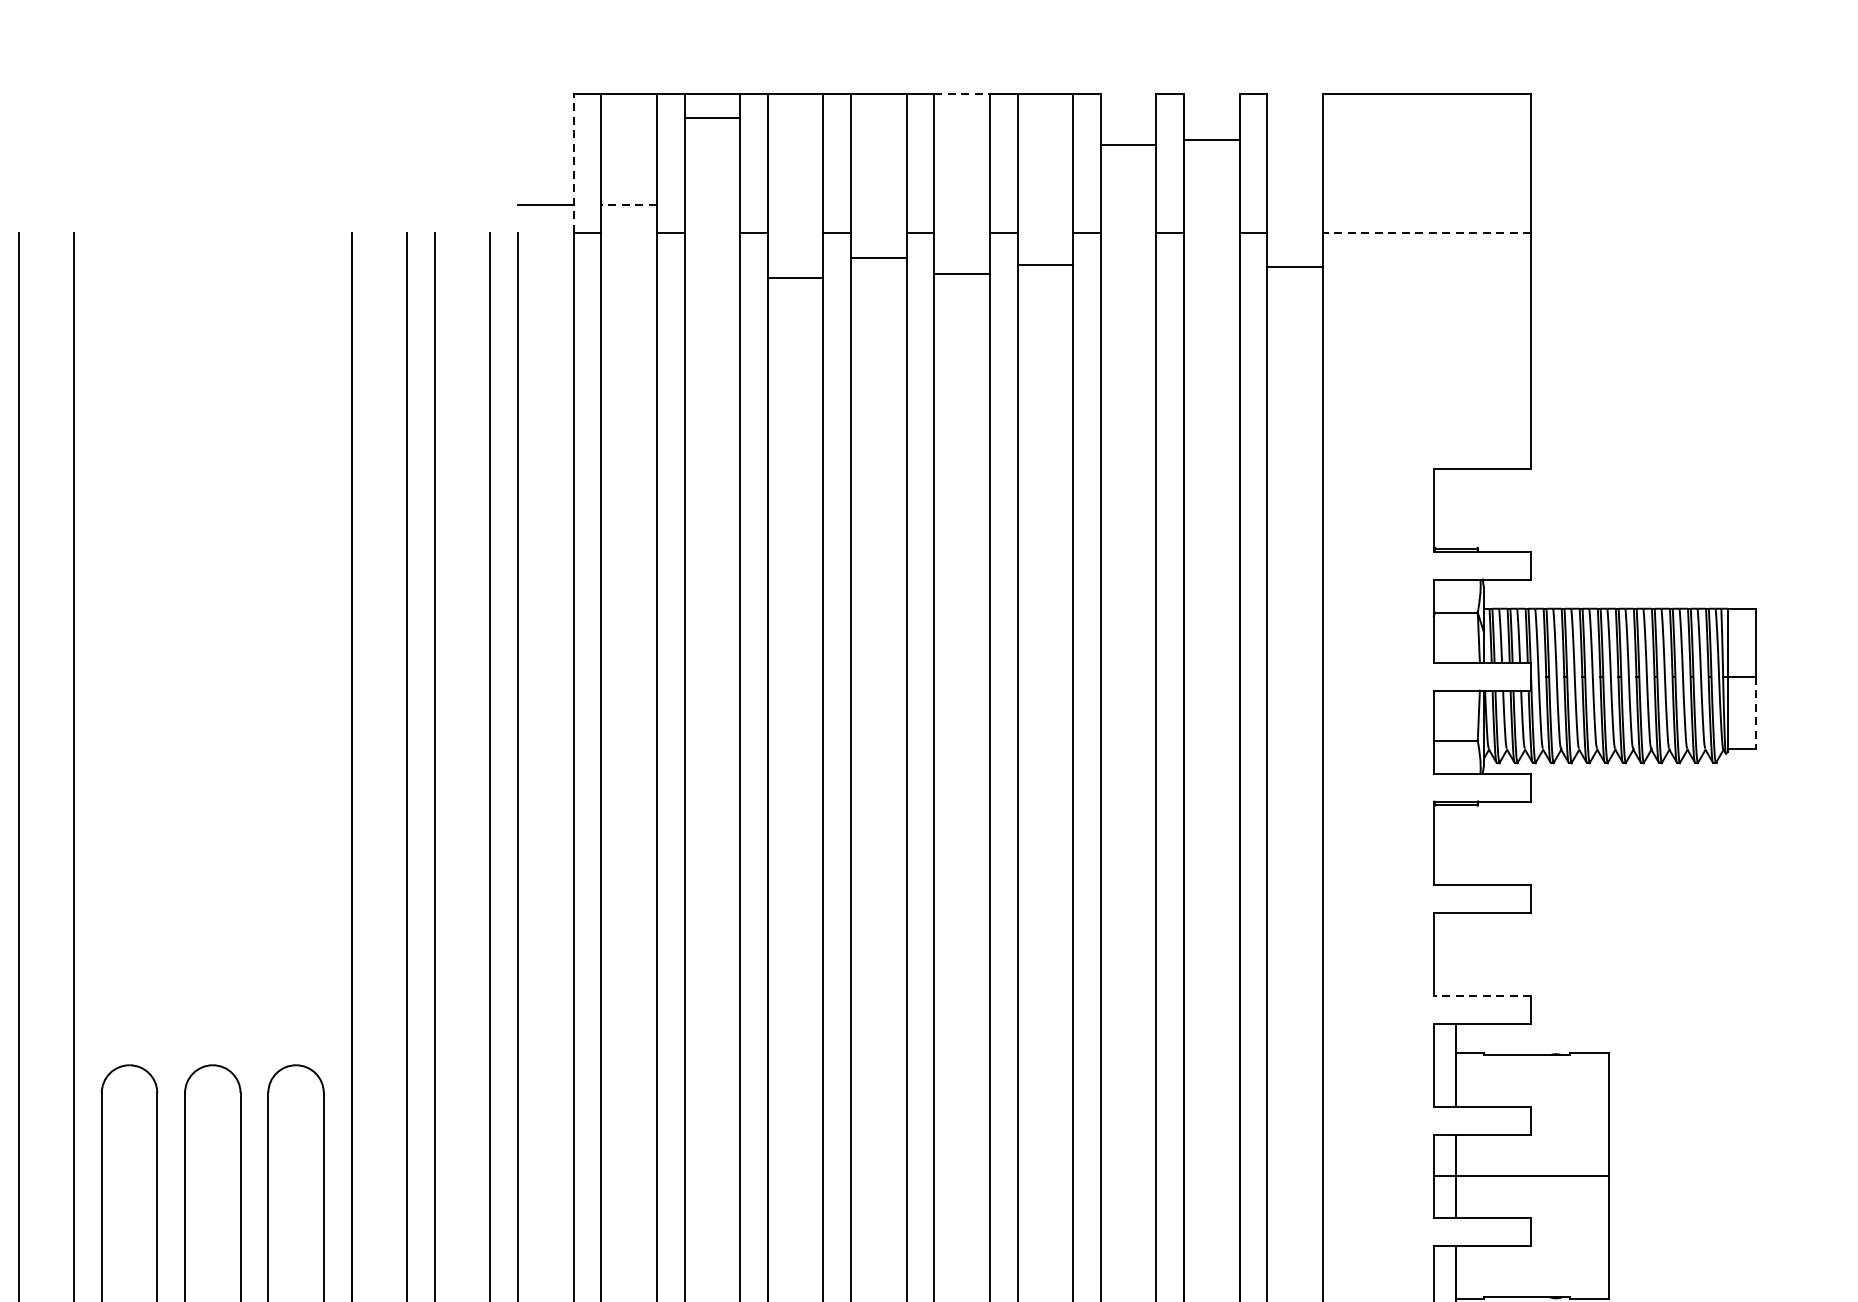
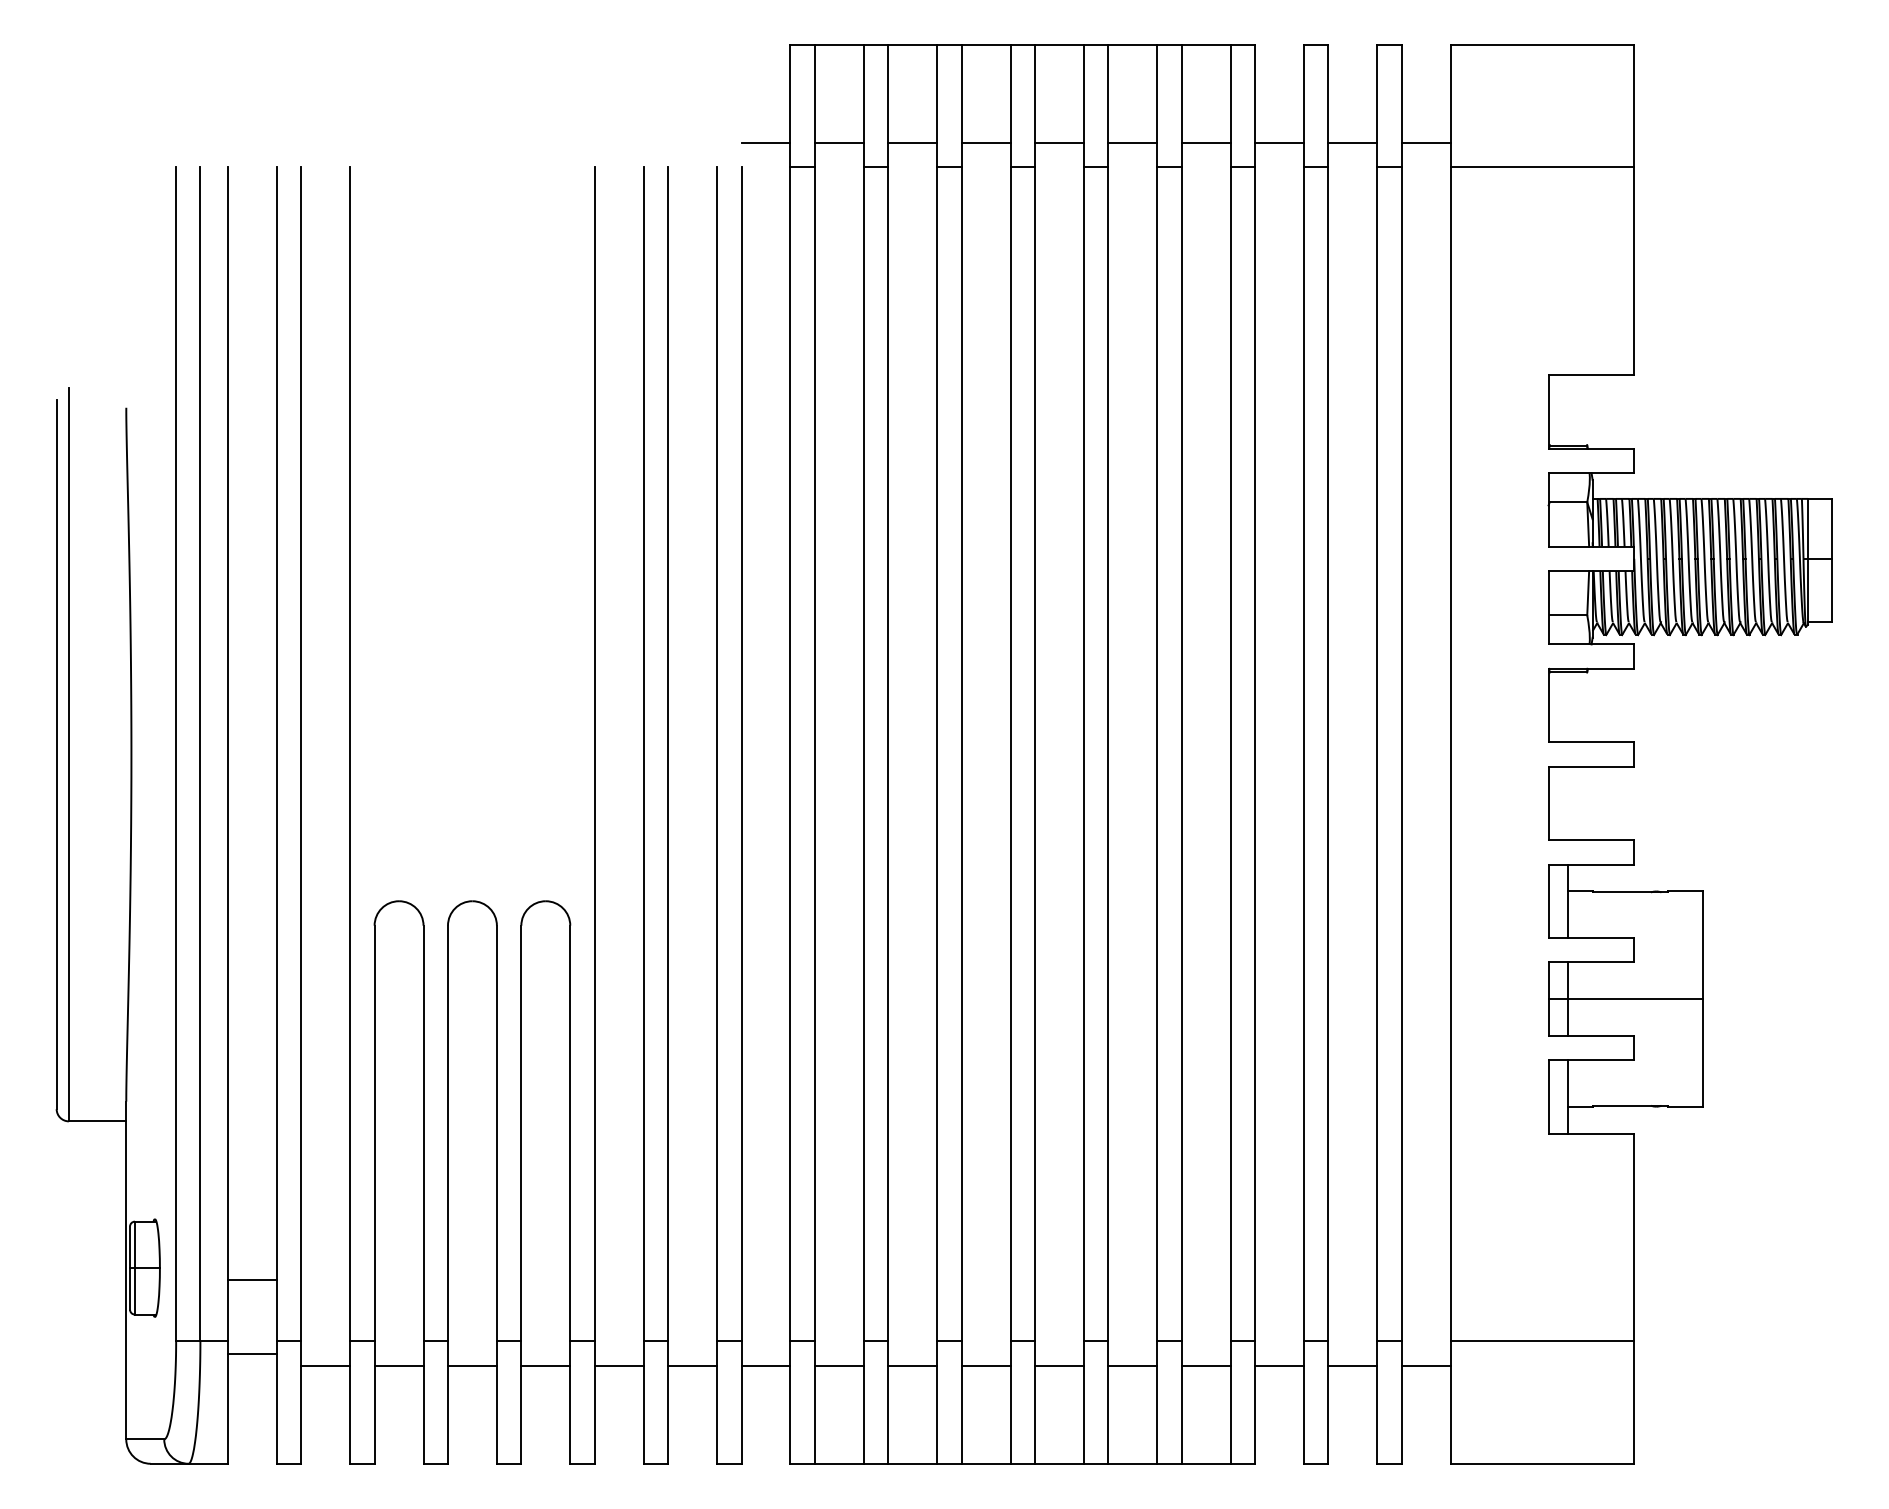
line: (962, 94) -> (1133, 45), dashed -> solid
line: (712, 118) -> (912, 143), moved
line: (1211, 140) -> (1352, 143), moved
line: (1128, 145) -> (1279, 143), moved
line: (573, 162) -> (790, 105), dashed -> solid
line: (628, 205) -> (838, 143), dashed -> solid
line: (1426, 232) -> (1542, 167), dashed -> solid
line: (877, 258) -> (1058, 143), moved
line: (1044, 265) -> (1205, 143), moved
line: (1294, 267) -> (1425, 143), moved
line: (961, 274) -> (1132, 143), moved
line: (794, 278) -> (985, 143), moved
line: (1756, 712) -> (1832, 590), dashed -> solid
line: (1482, 996) -> (1591, 840), dashed -> solid

